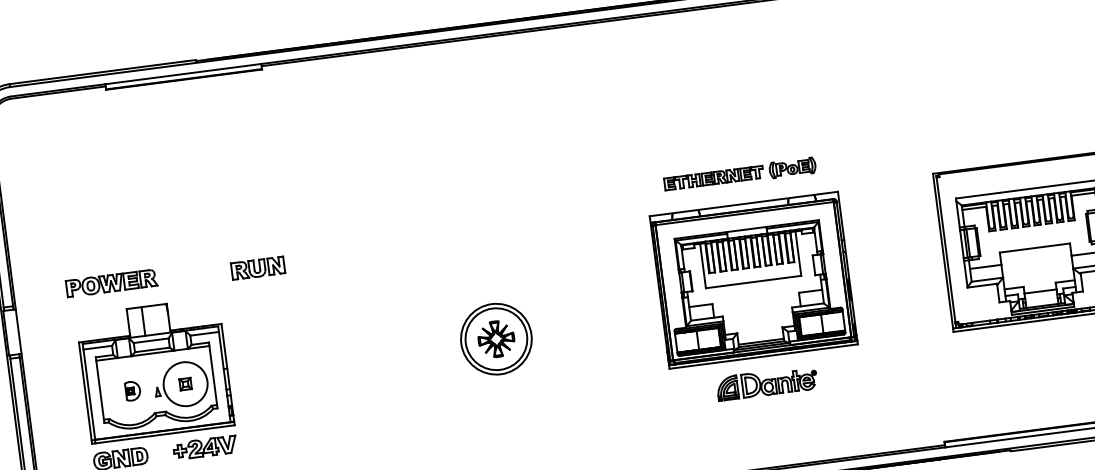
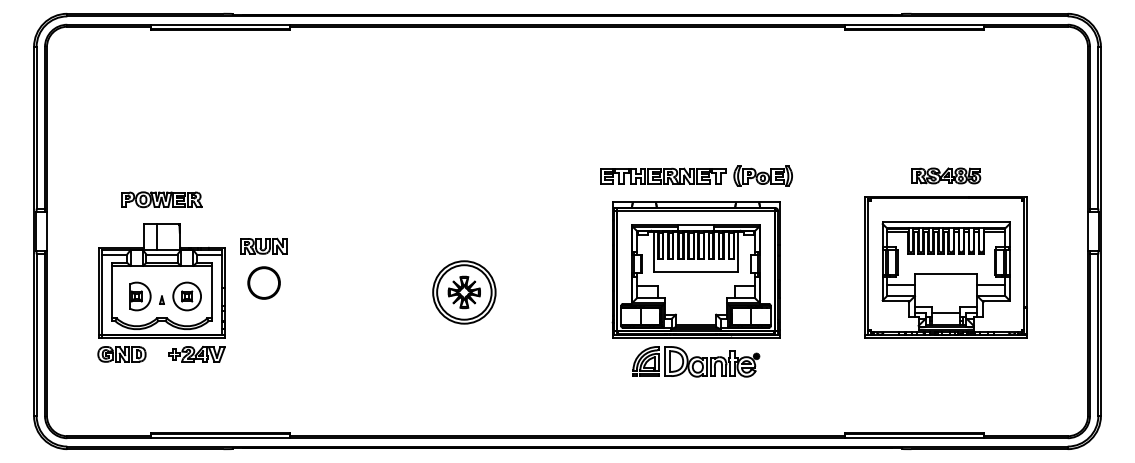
part: (1020, 137) -> (946, 175), added
part: (740, 173) -> (696, 175), size x1.43
part: (257, 267) -> (263, 245), moved
part: (111, 283) -> (161, 199), moved
circle: (269, 357) -> (263, 282), added
part: (767, 382) -> (696, 361), size x1.43
circle: (185, 384) -> (187, 296), size x0.71
part: (133, 390) -> (140, 296), size x1.67

